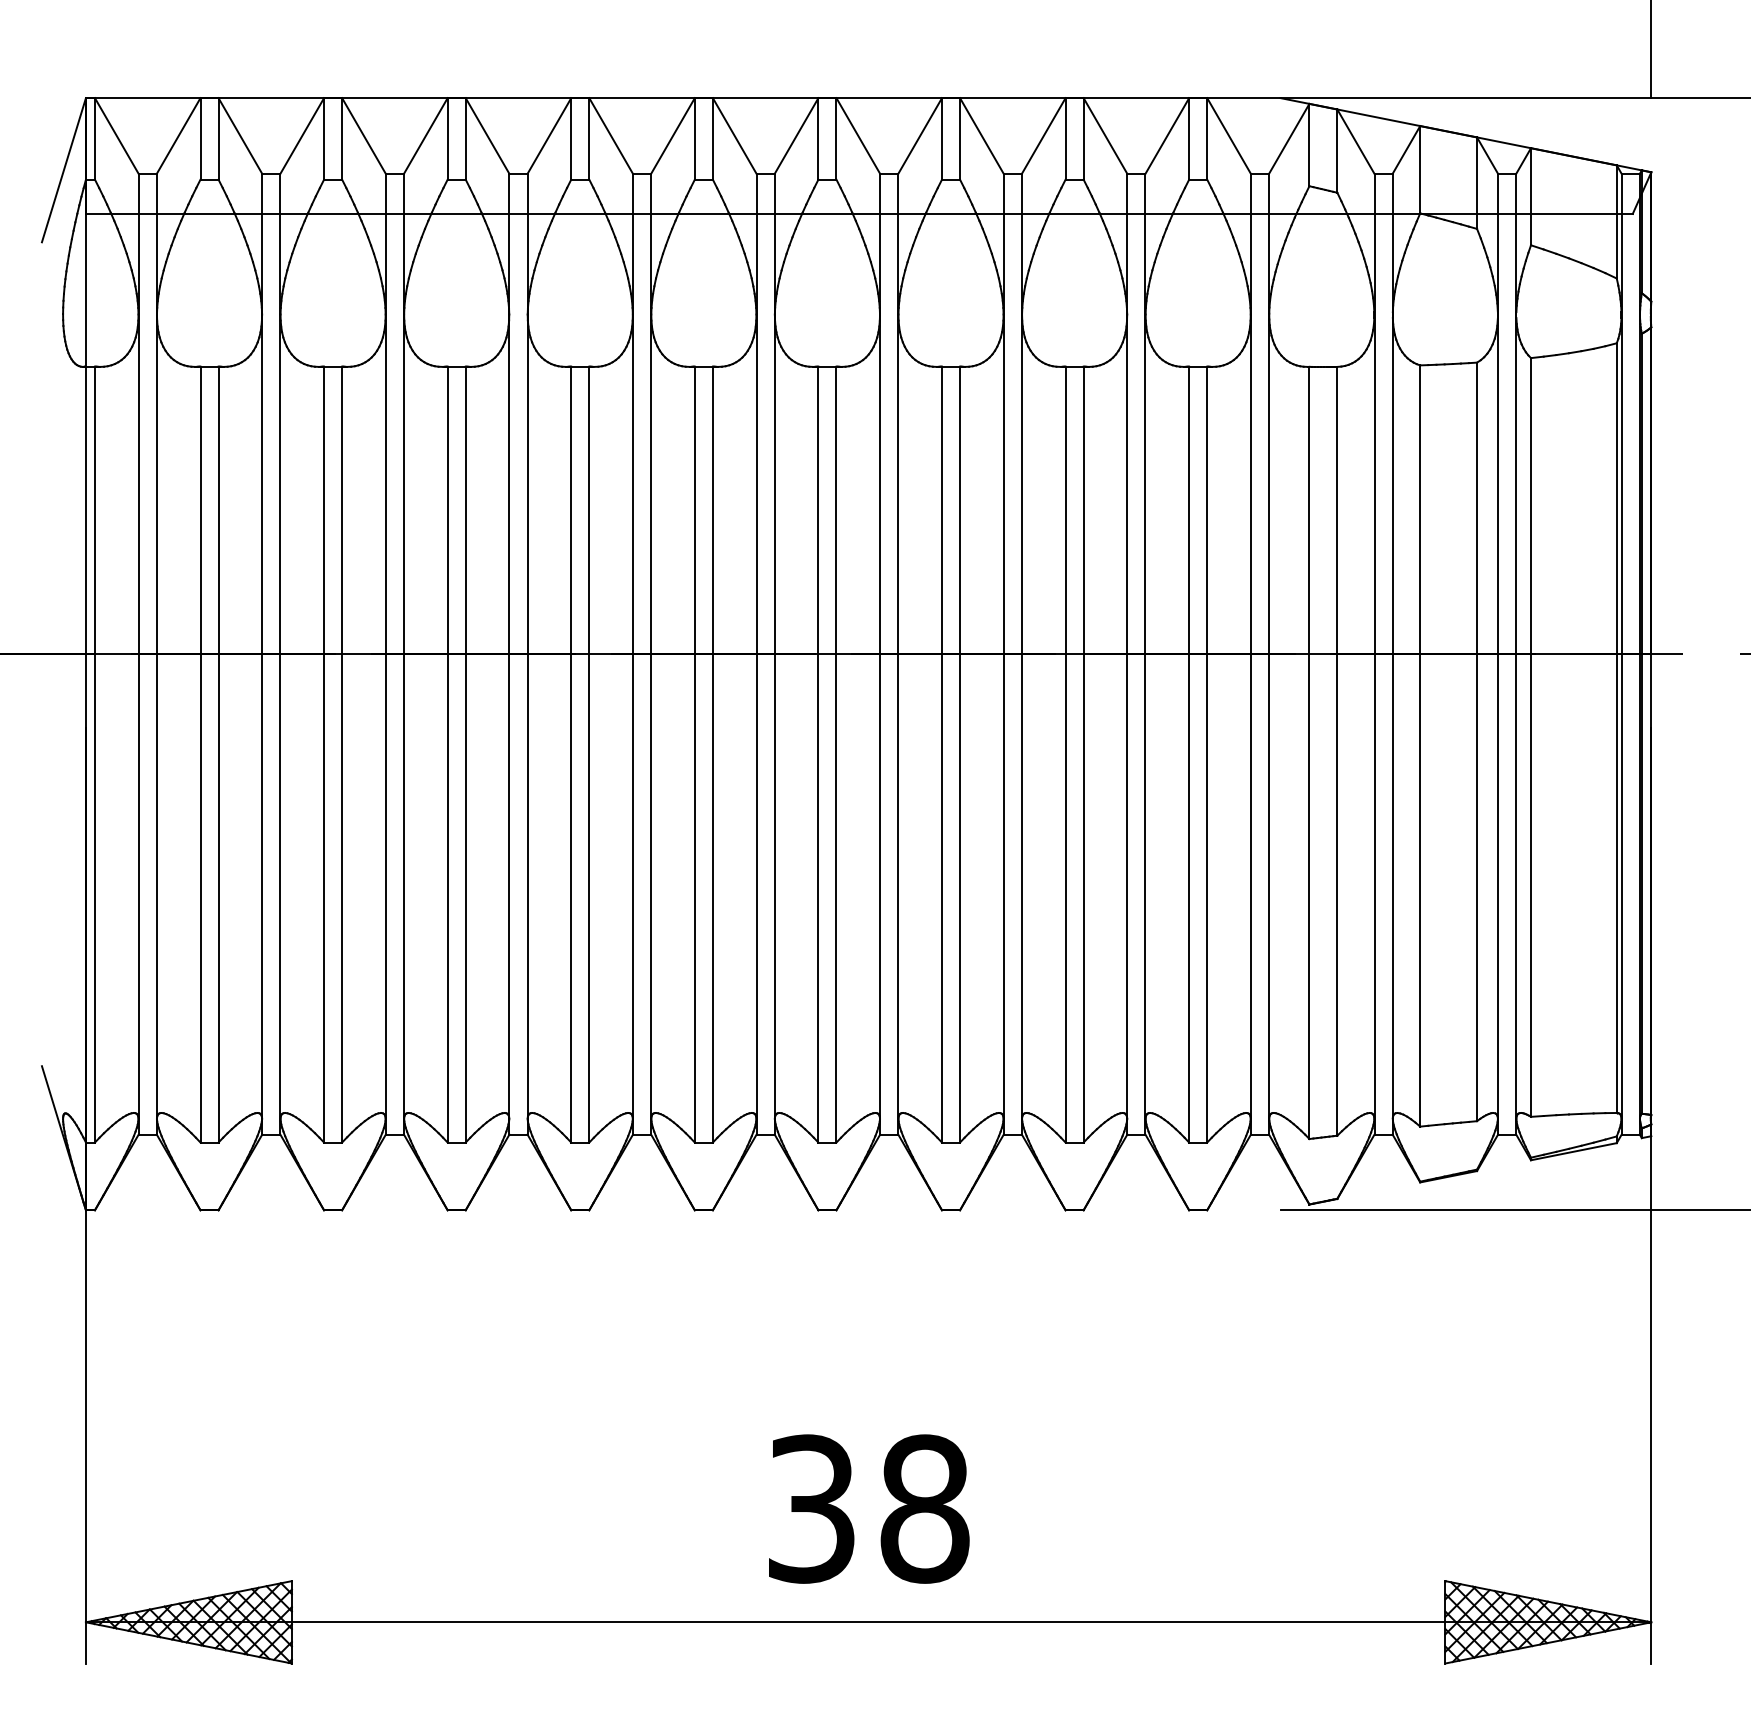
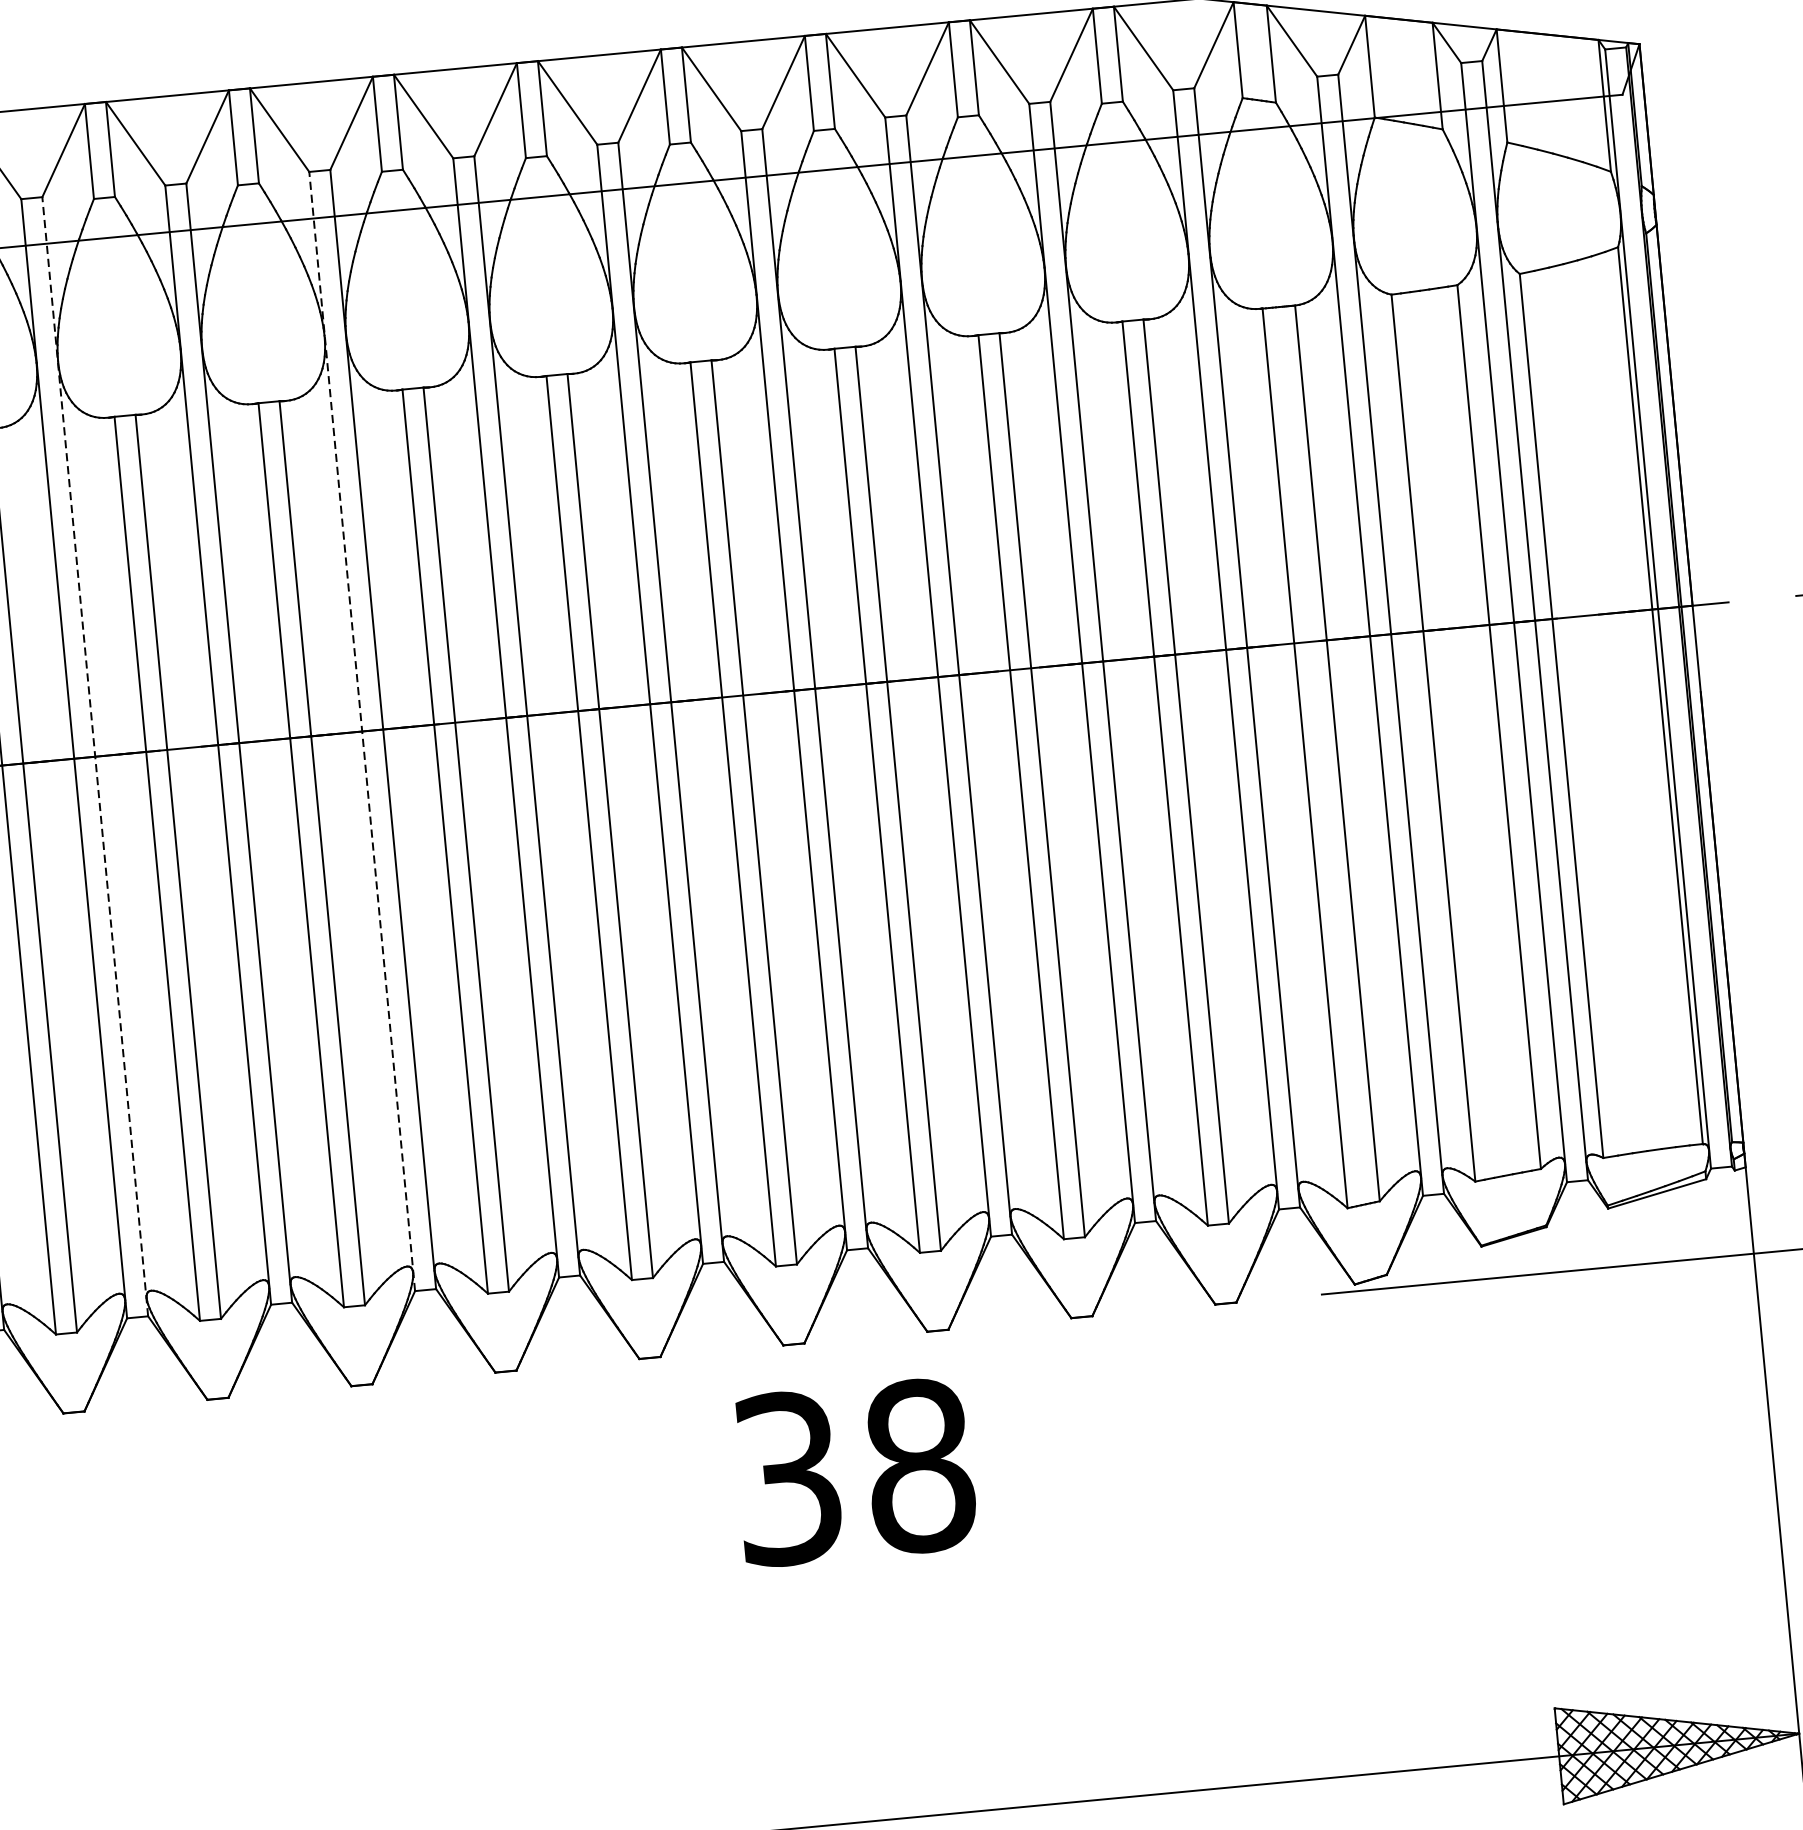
line: (280, 653) -> (95, 755), solid -> dashed
line: (509, 653) -> (362, 730), solid -> dashed
text: (869, 1508) -> (855, 1471), moved

